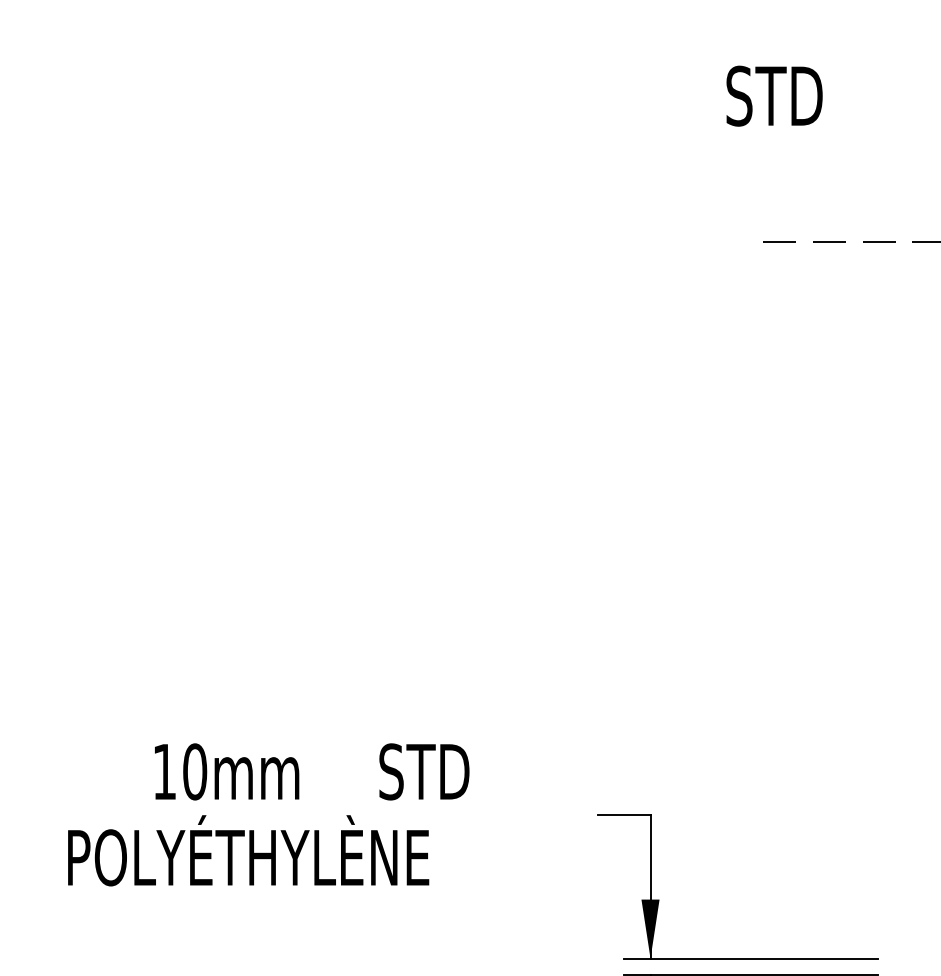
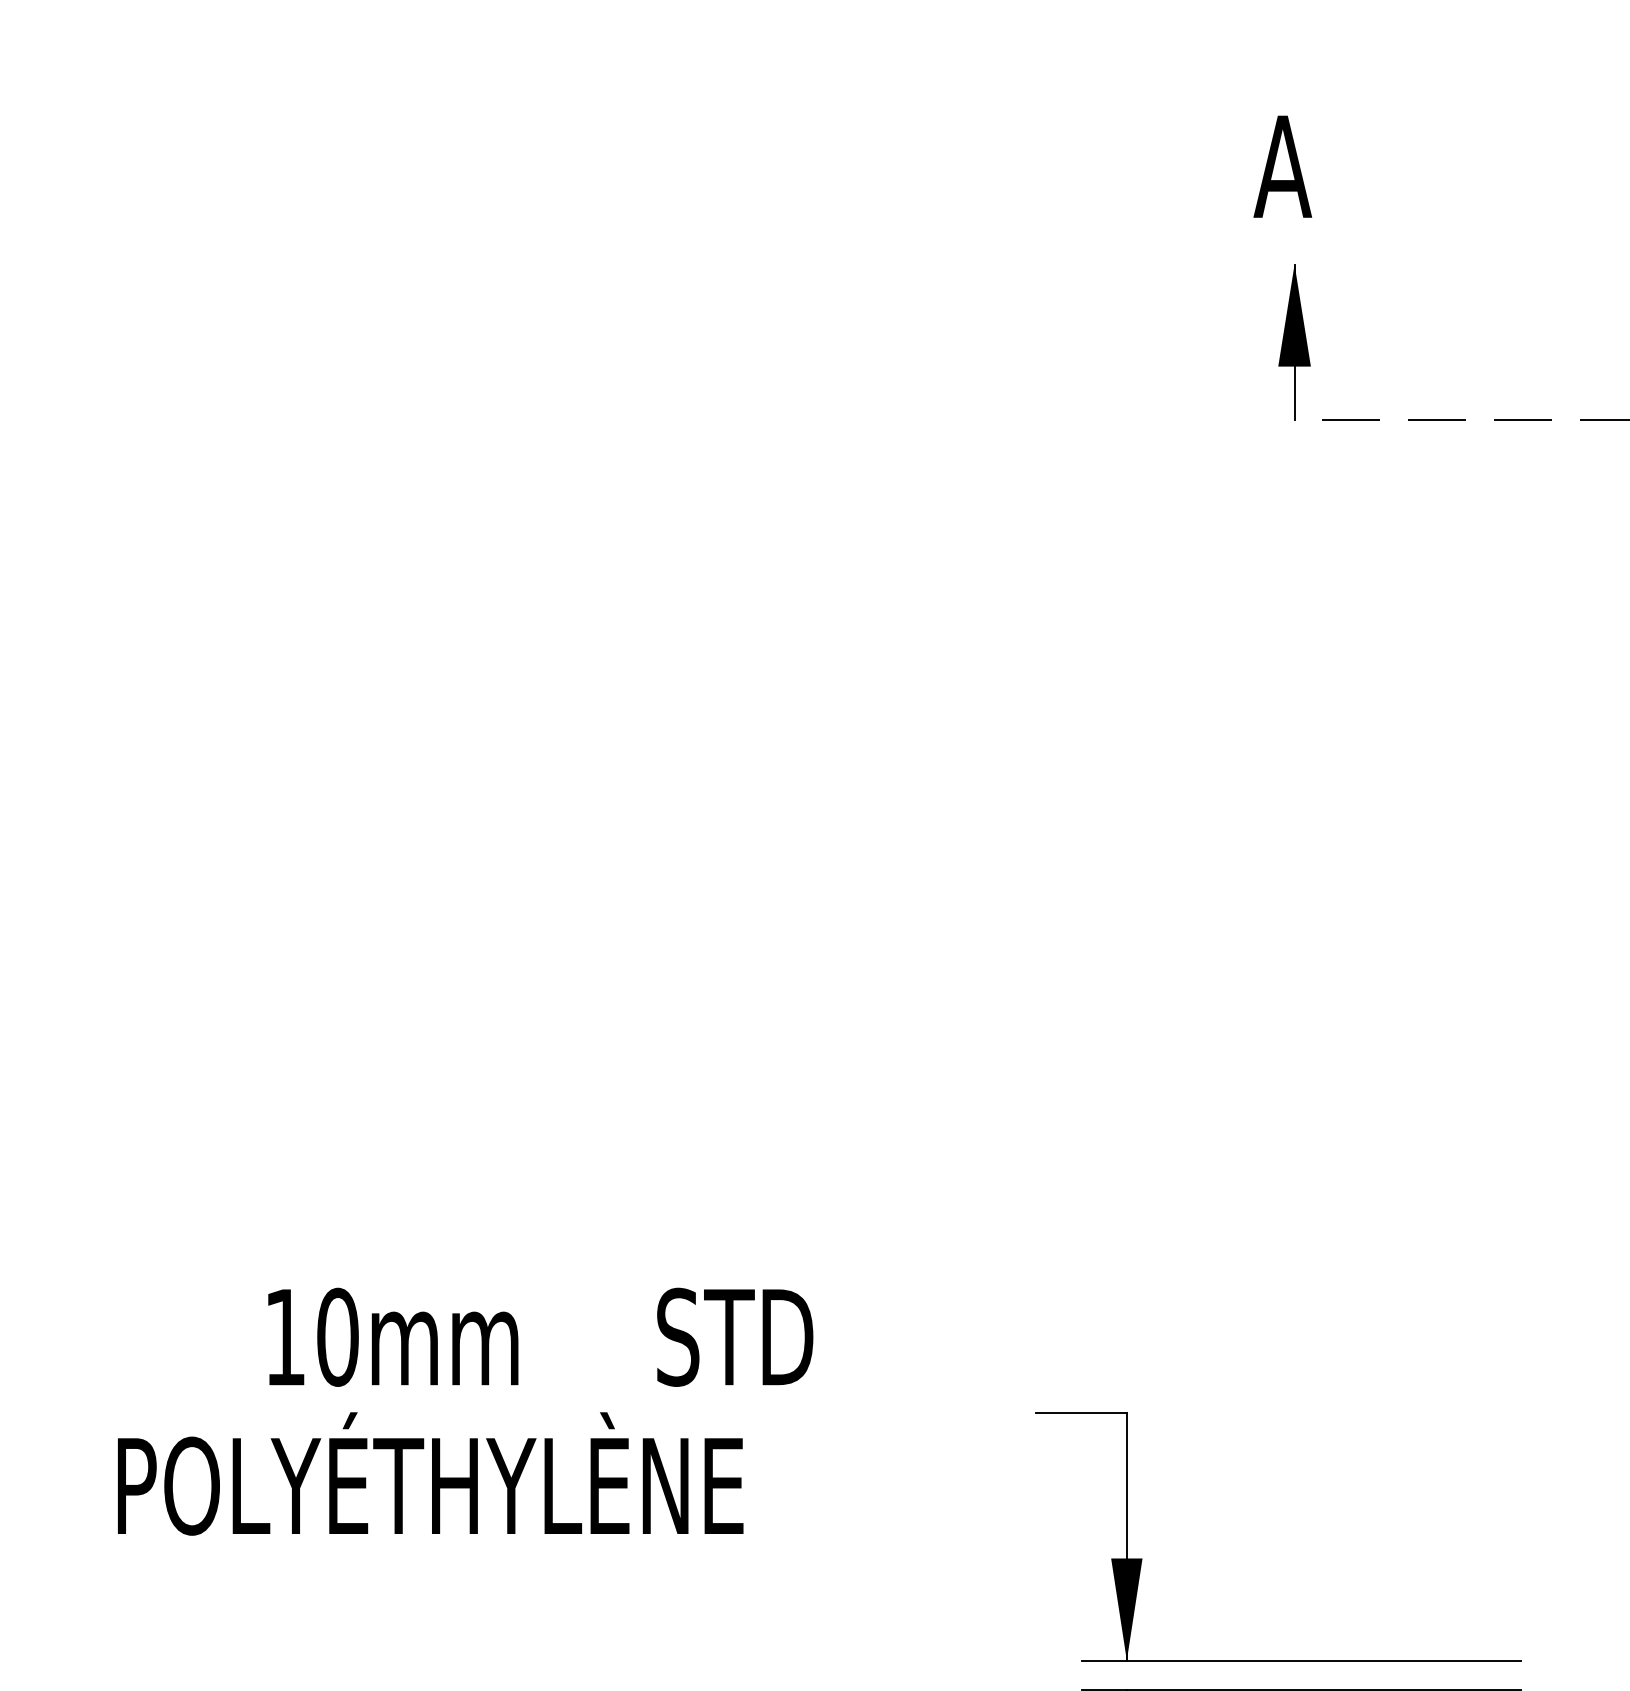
text: (772, 95) -> (1338, 165), STD -> A
part: (747, 197) -> (1294, 342), added

